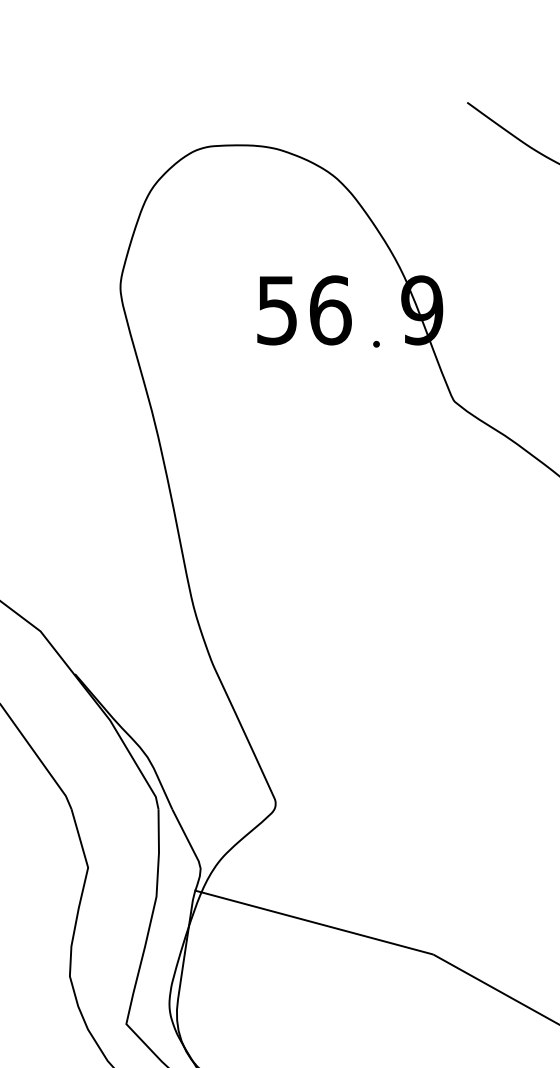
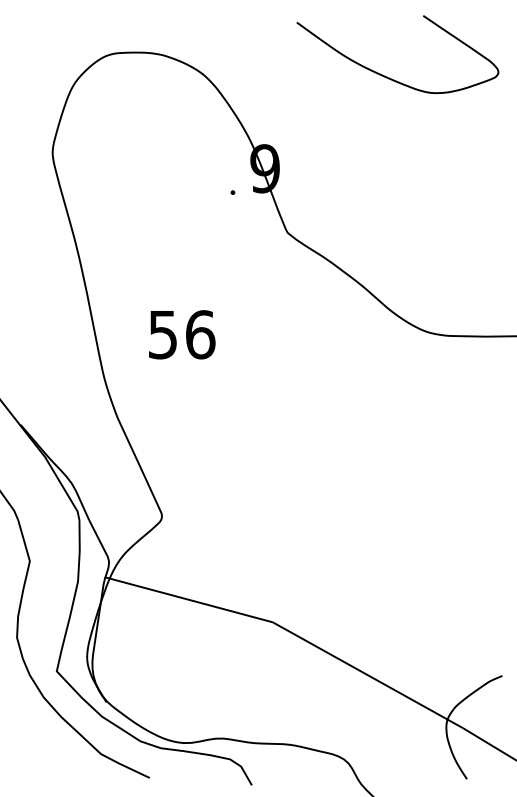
text: (304, 309) -> (182, 334), moved

